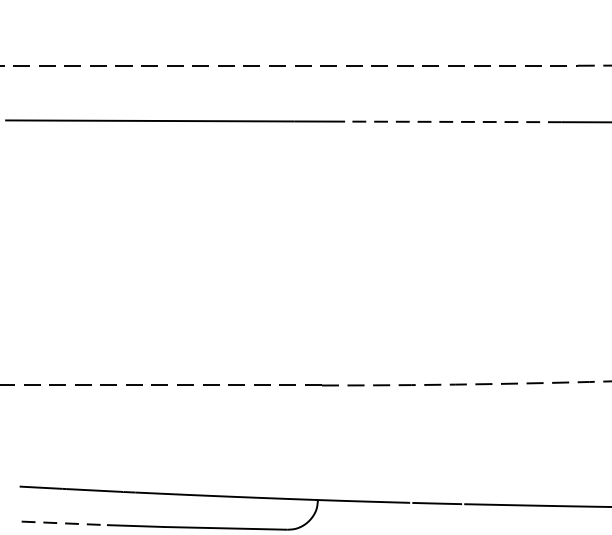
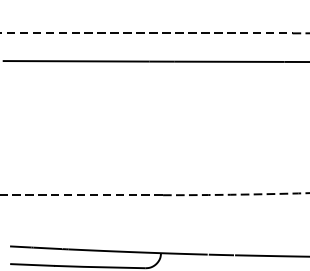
line: (453, 121) -> (229, 61), dashed -> solid
line: (63, 524) -> (32, 265), dashed -> solid

